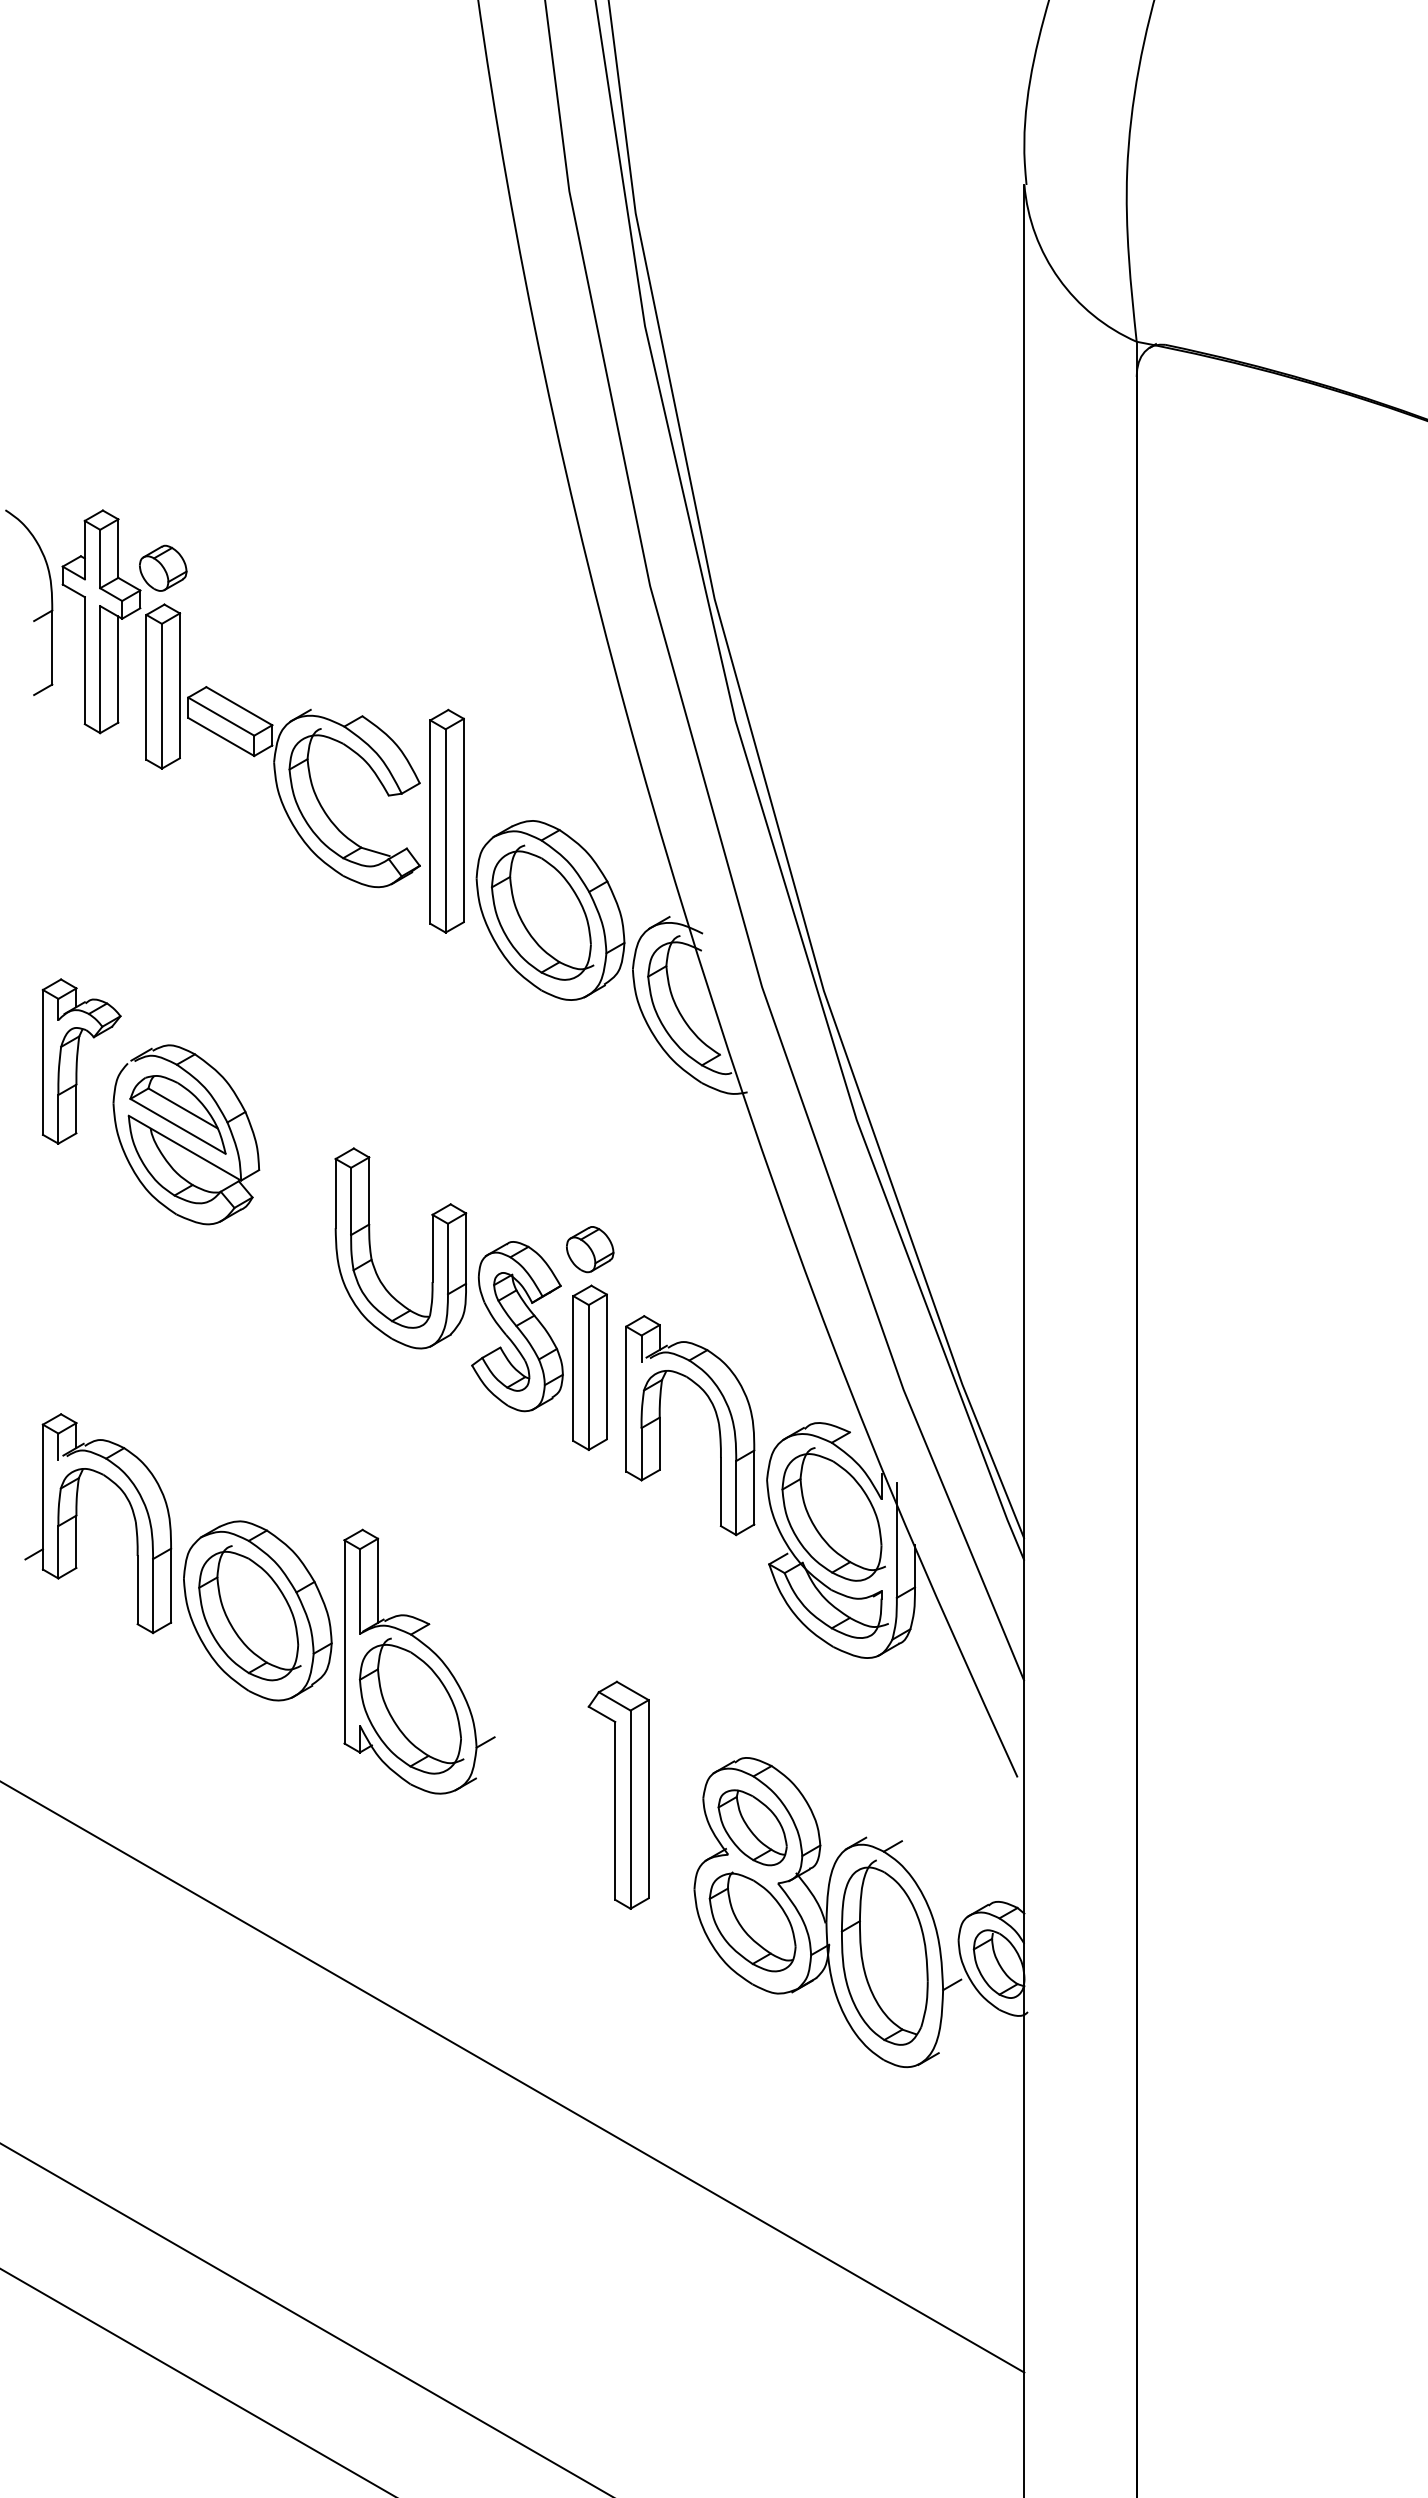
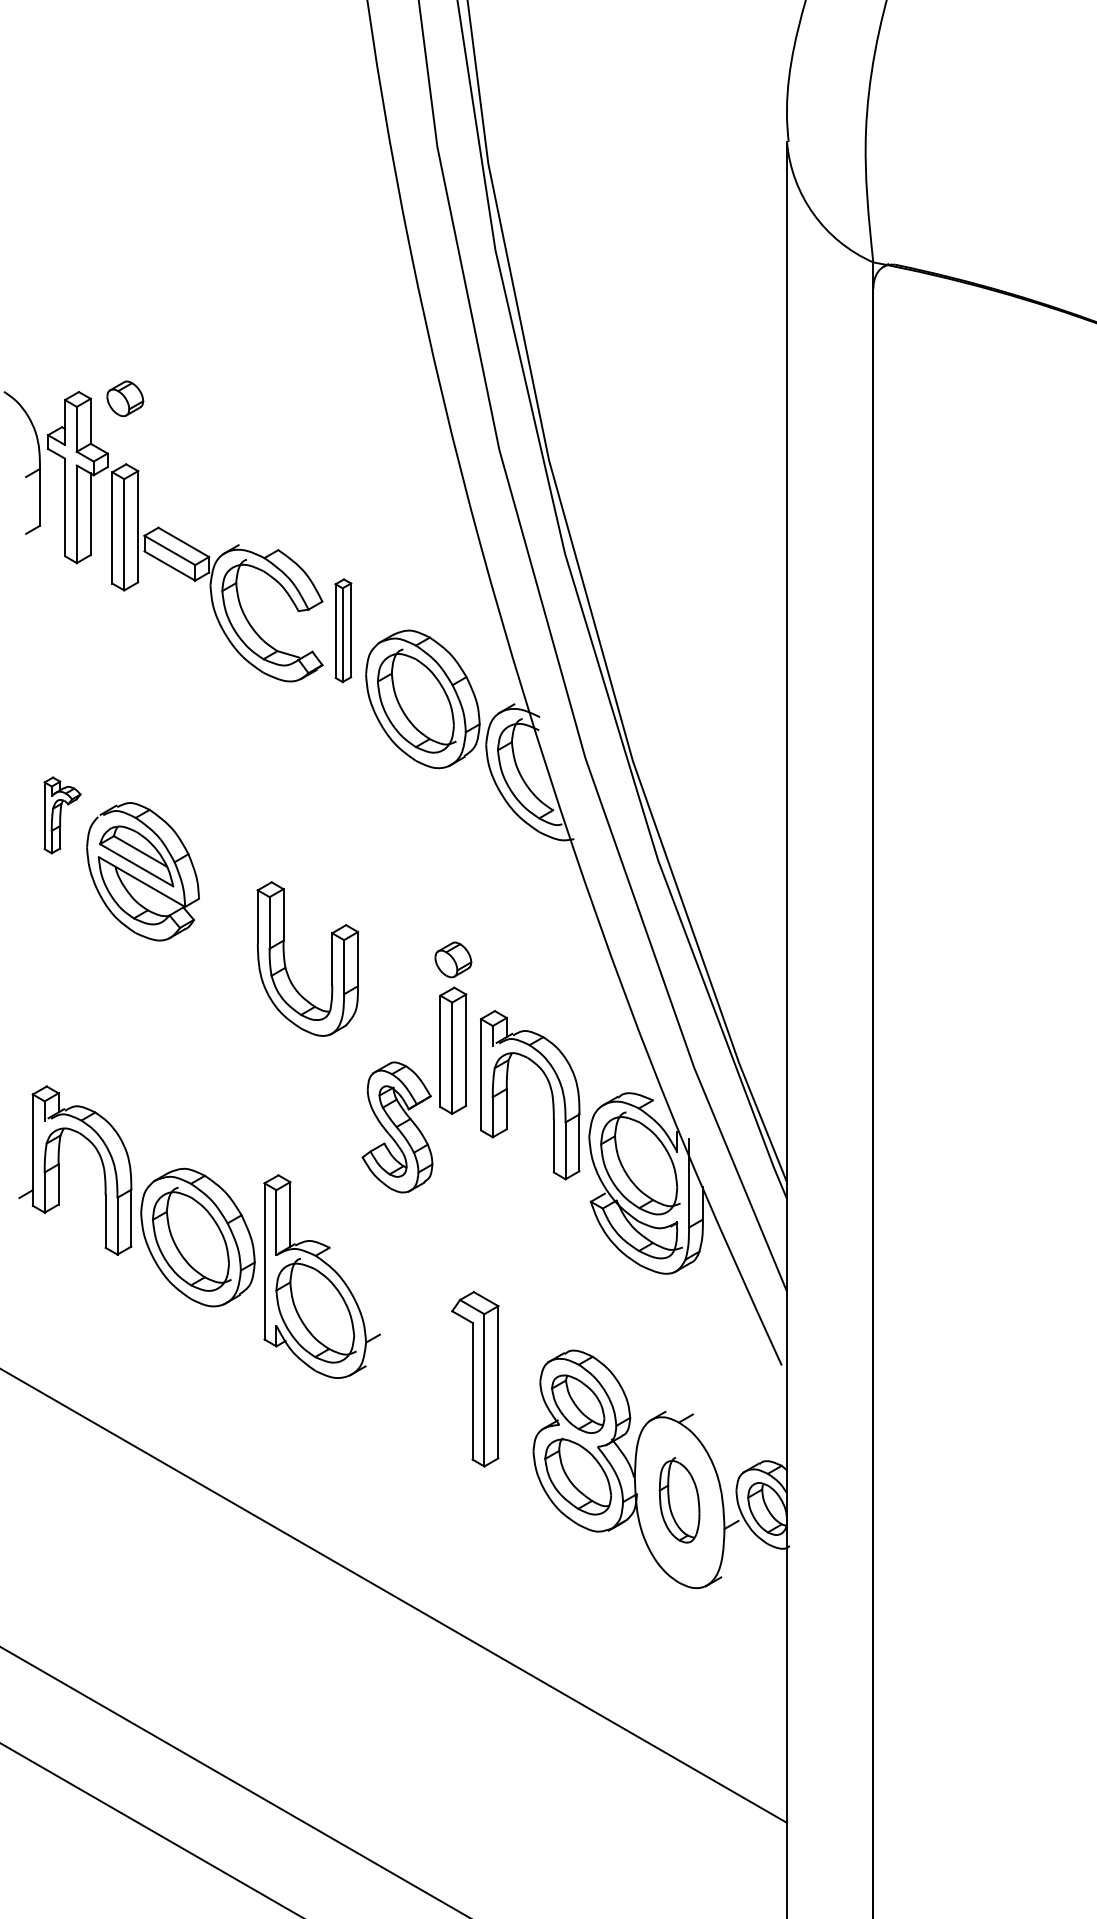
part: (163, 567) -> (125, 398), moved
part: (446, 820) -> (342, 630), size x0.6
part: (81, 1061) -> (62, 815), size x0.6
part: (517, 1326) -> (397, 1127), moved
part: (884, 1952) -> (679, 1500), size x0.6

